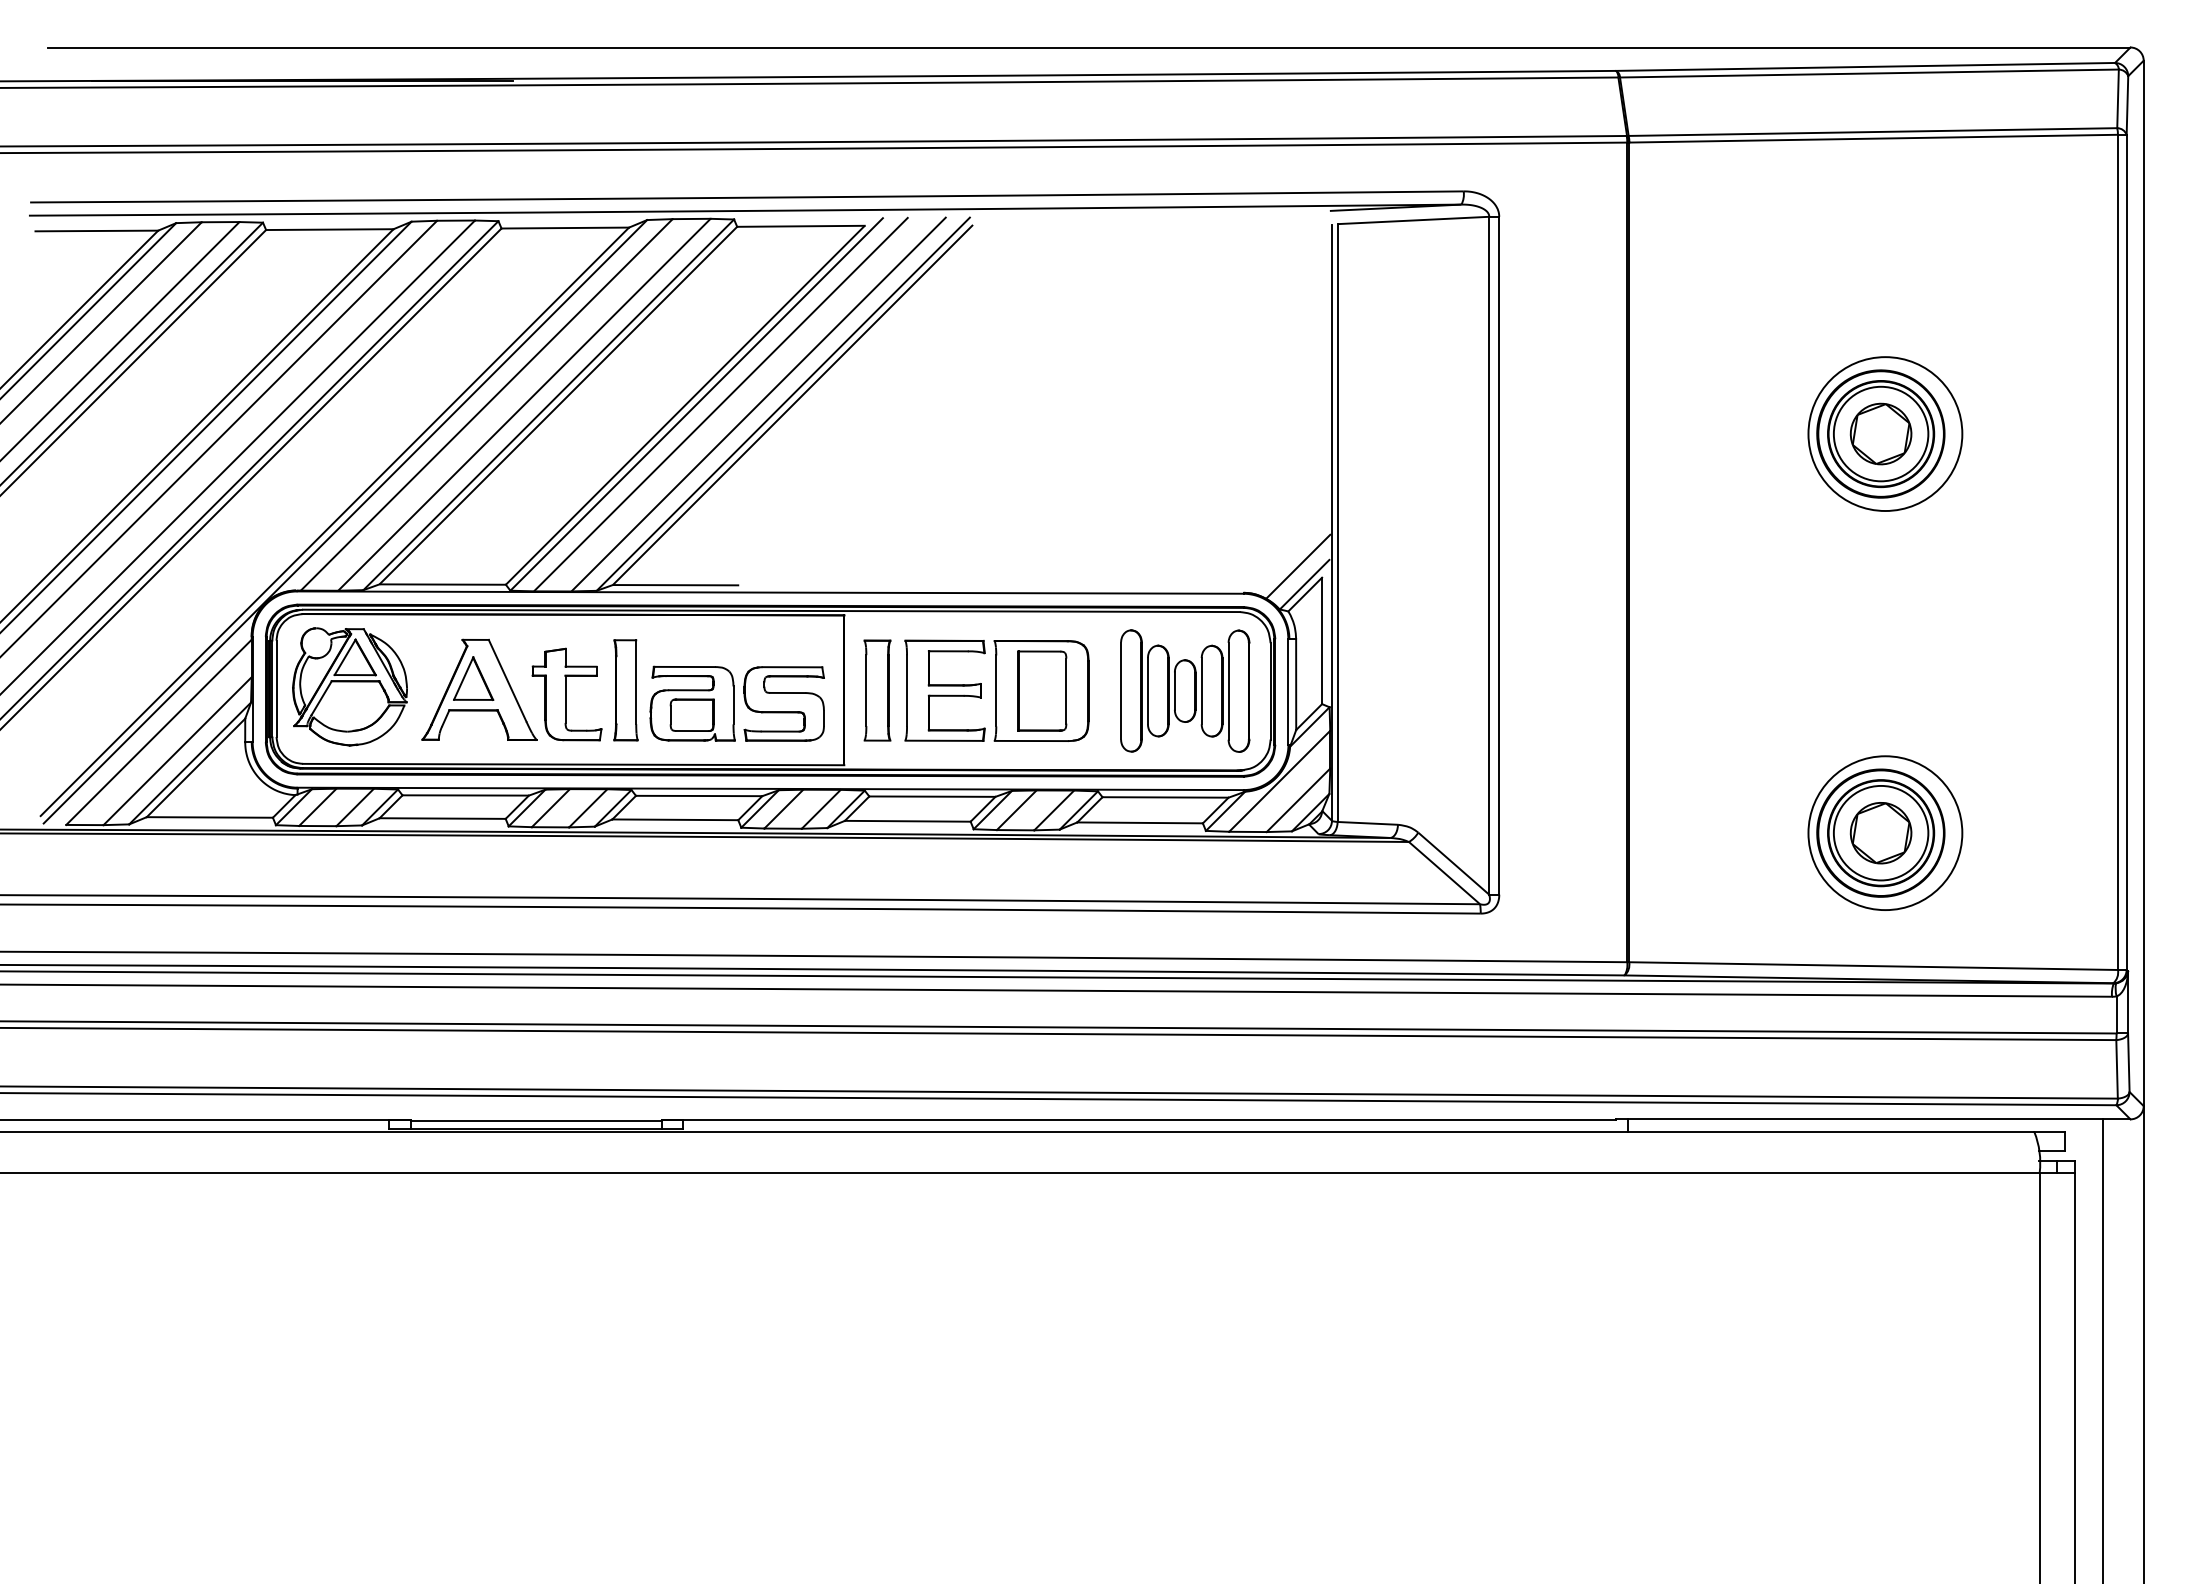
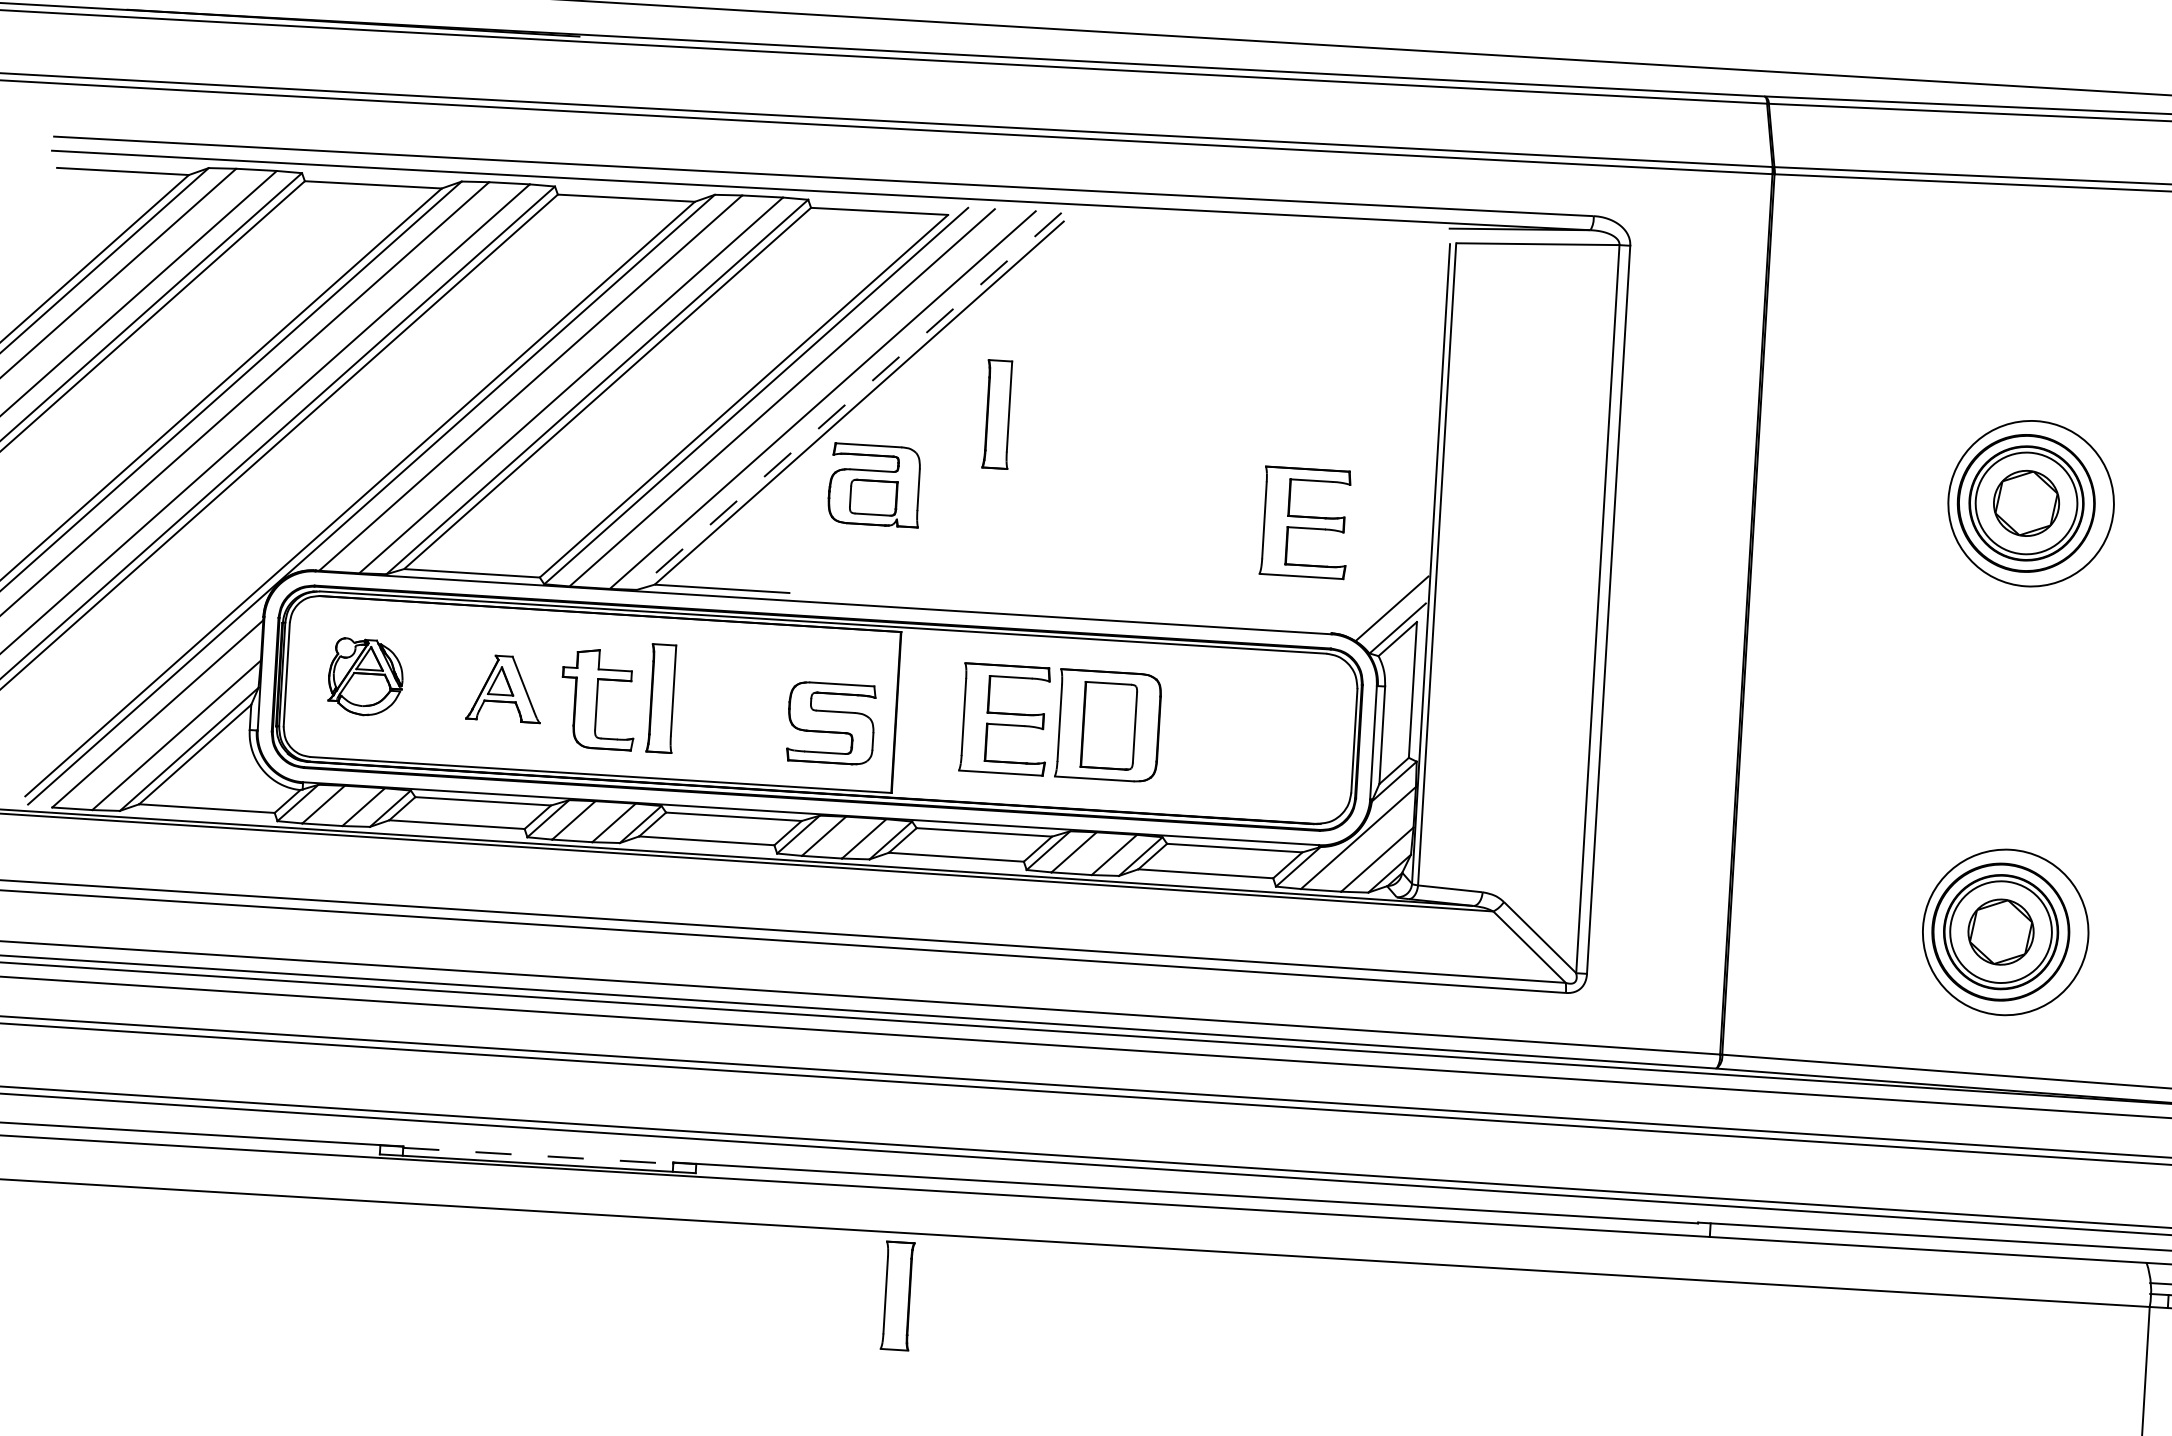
line: (783, 404) -> (849, 401), solid -> dashed
part: (921, 408) -> (997, 414), added
part: (1212, 491) -> (1304, 522), added
part: (349, 686) -> (365, 676), size x0.6
part: (479, 689) -> (504, 688), size x0.6
part: (877, 690) -> (897, 1295), moved
part: (1185, 690) -> (1263, 734), removed
part: (692, 703) -> (874, 485), moved
line: (536, 1121) -> (538, 1156), solid -> dashed

